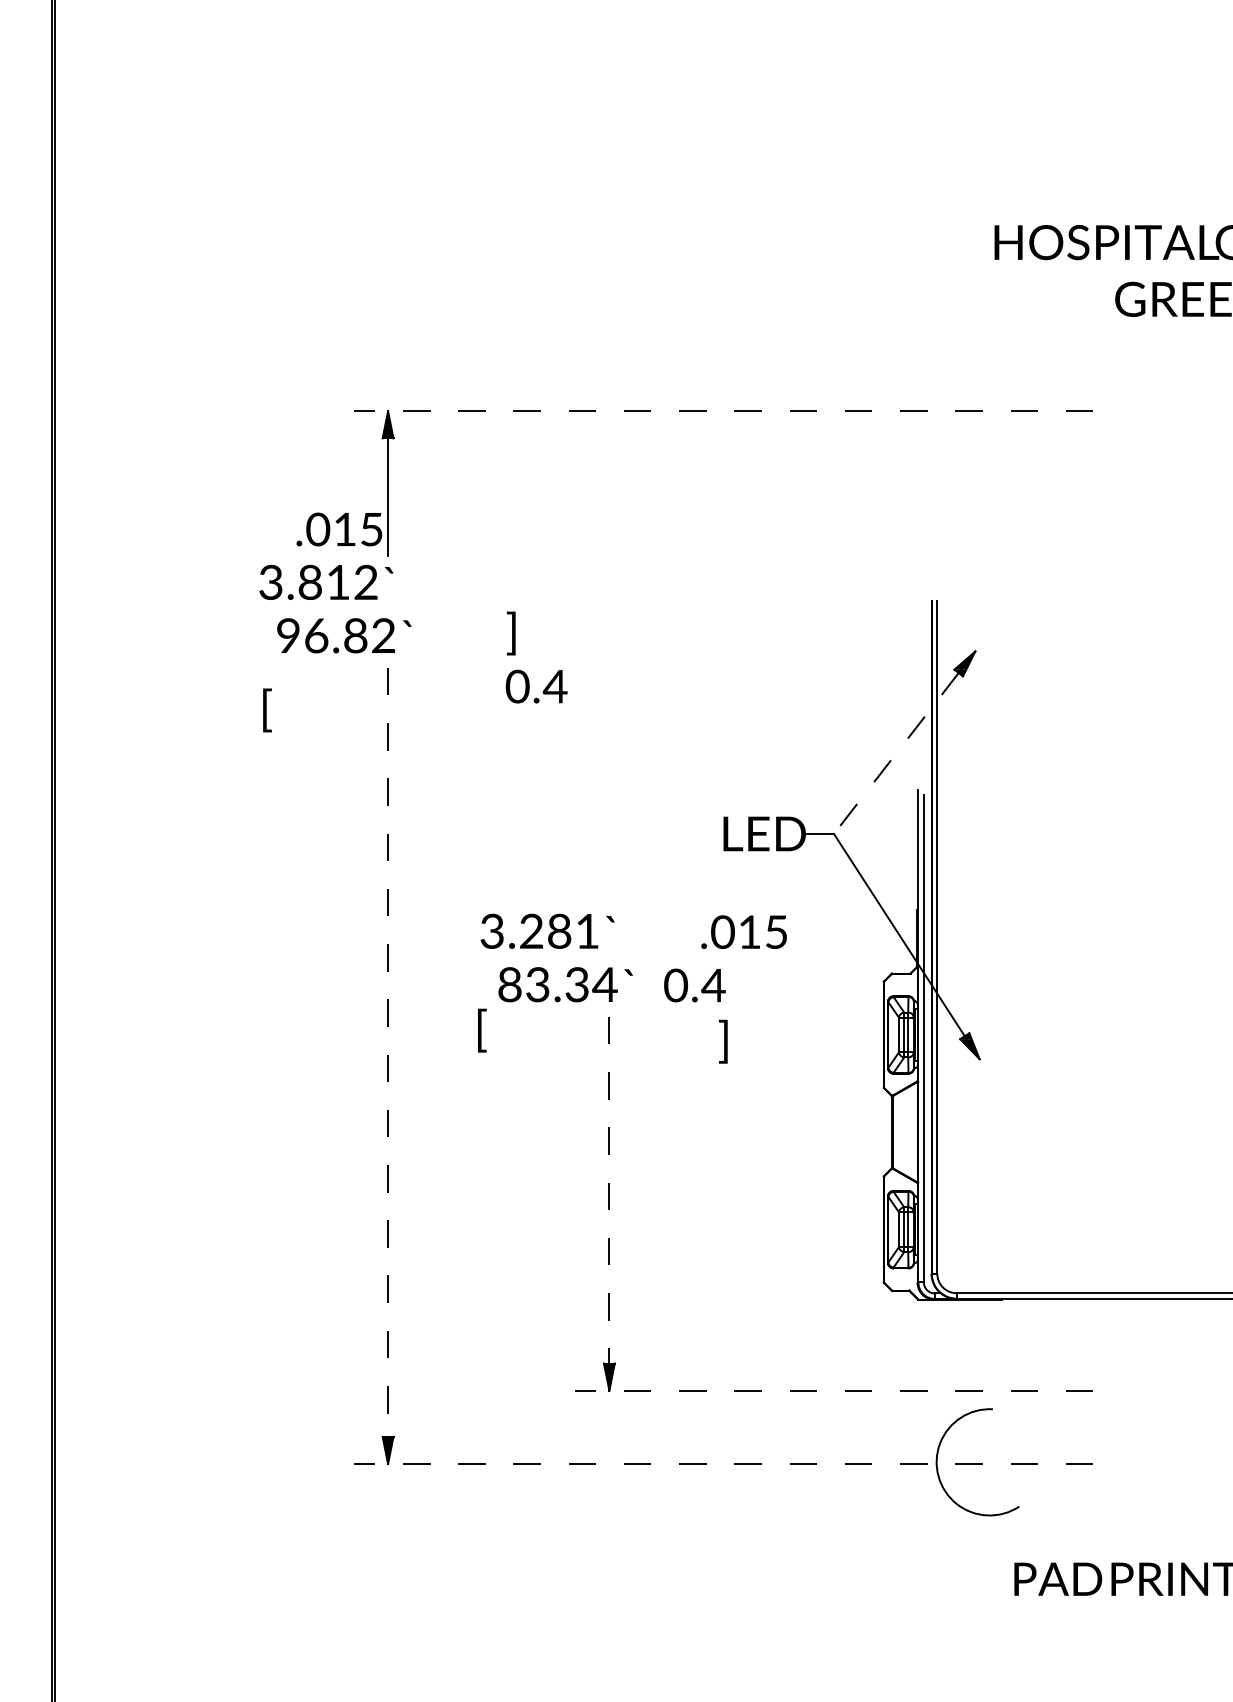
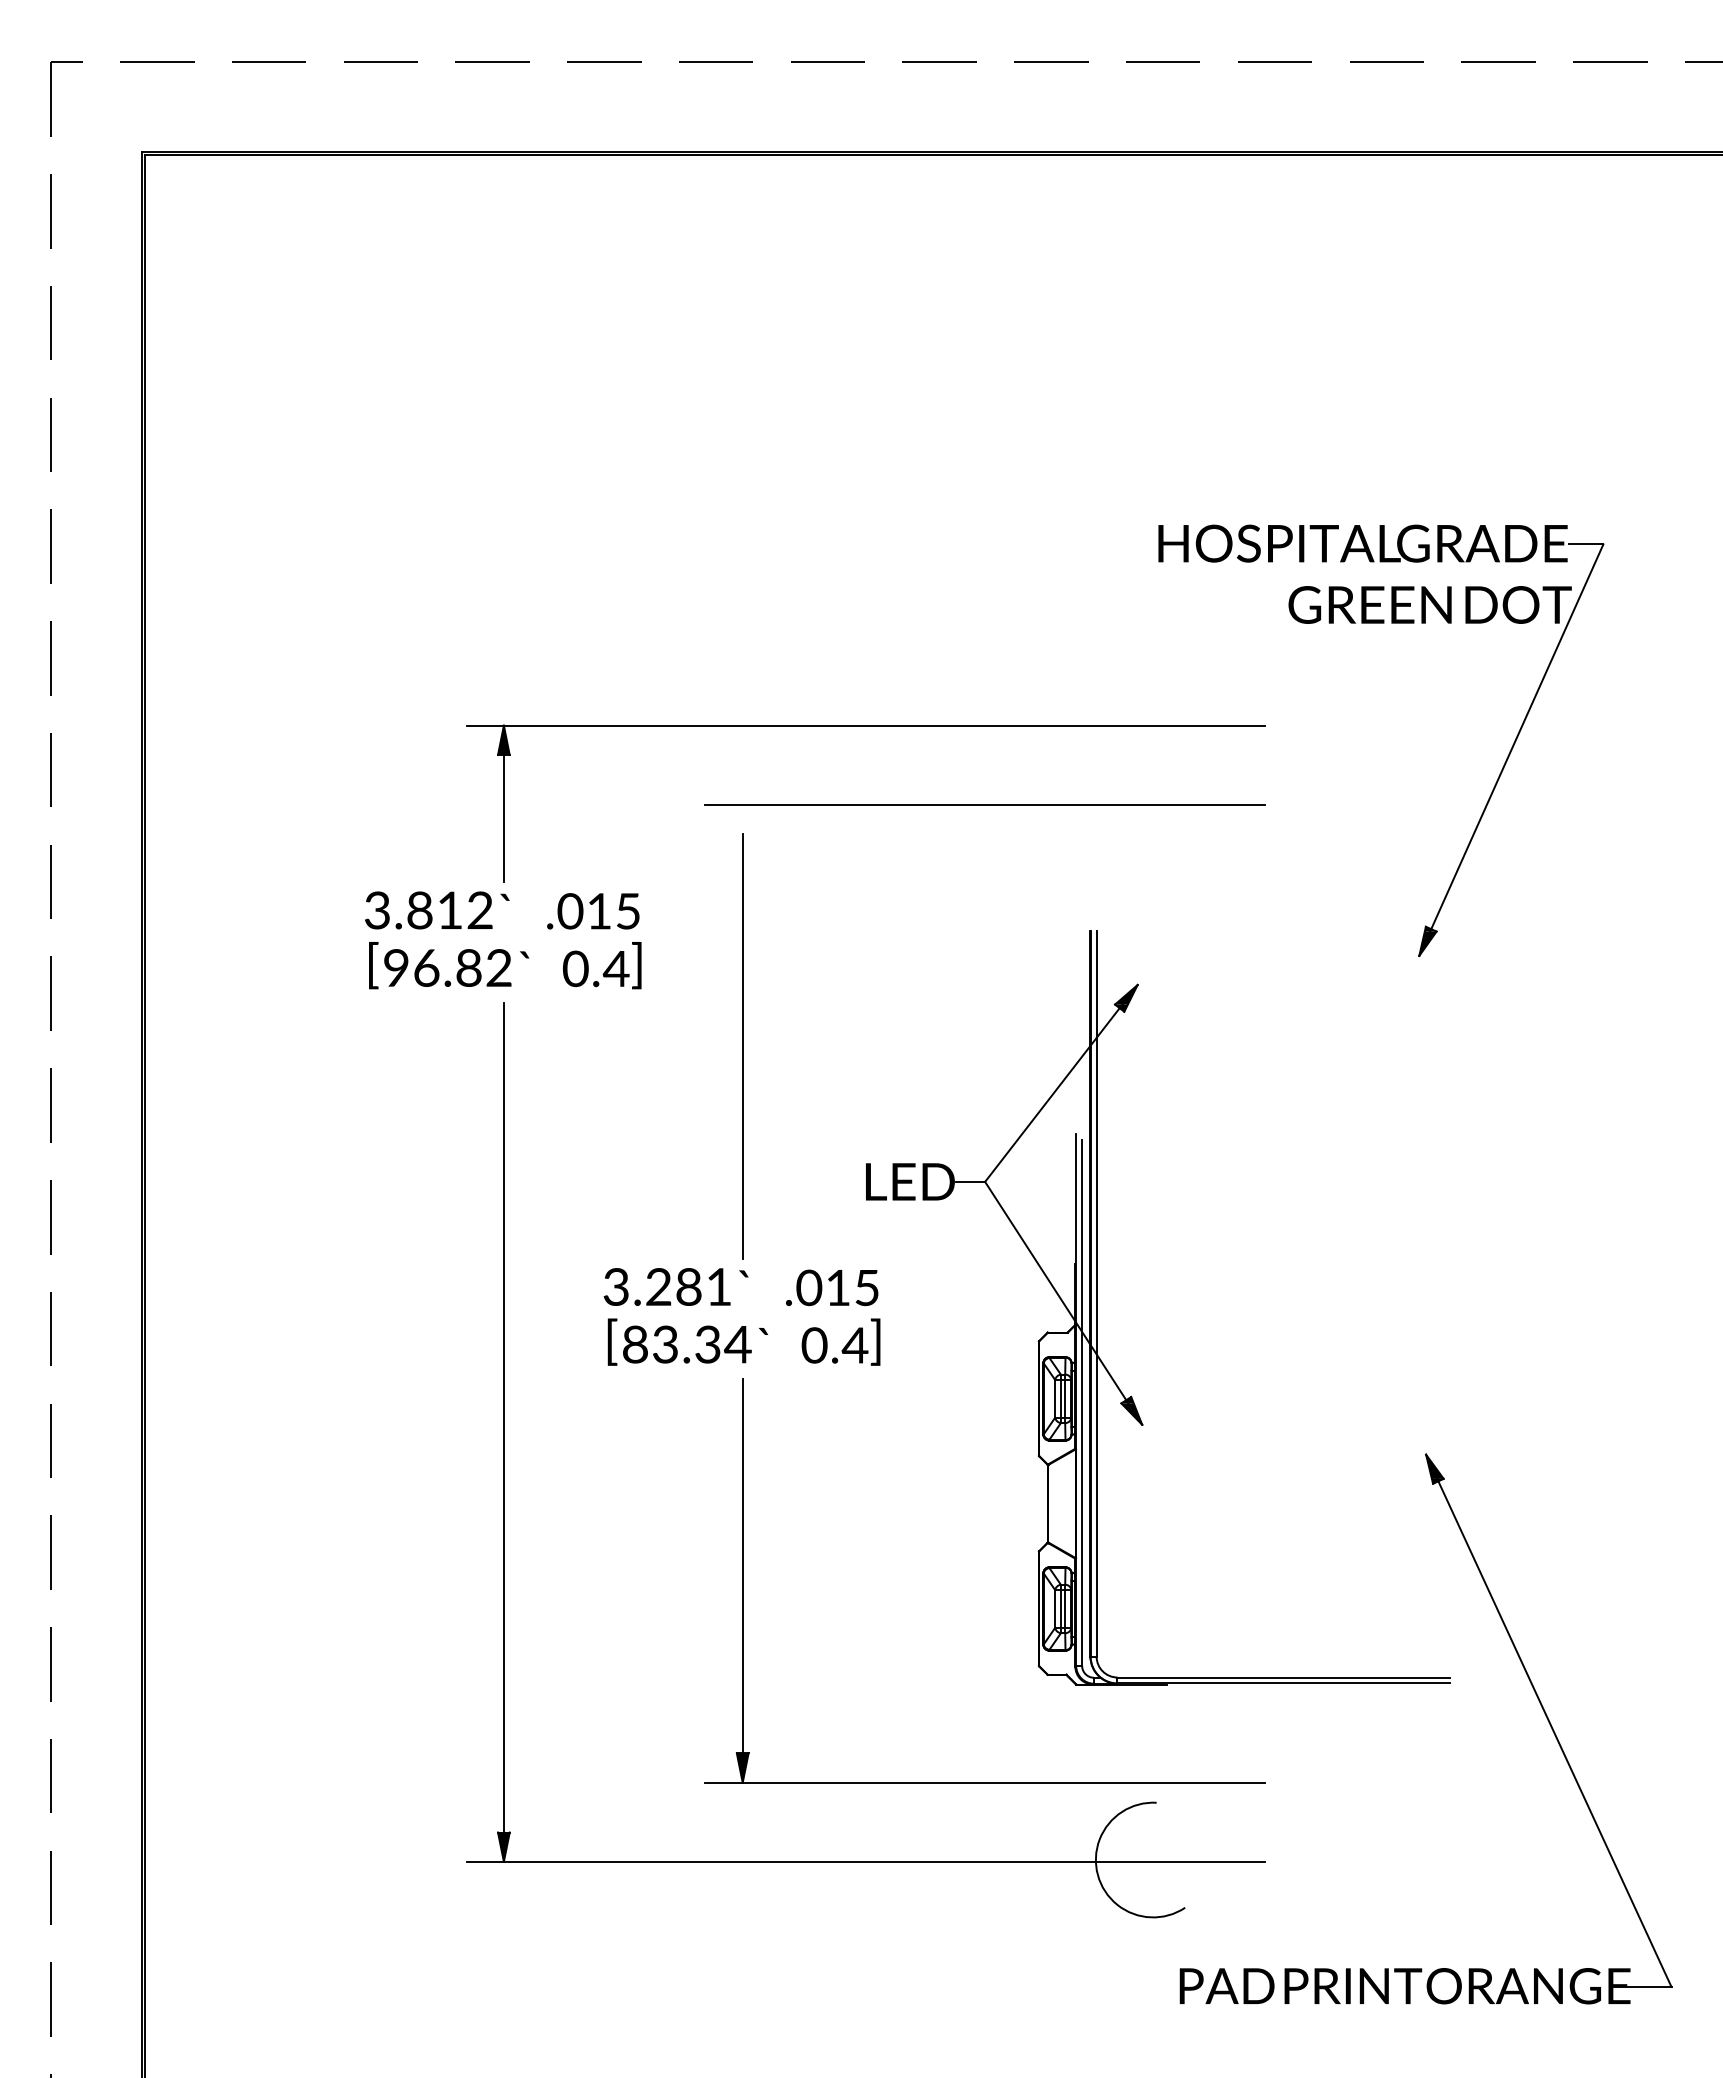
line: (723, 411) -> (865, 725), dashed -> solid
line: (834, 484) -> (985, 804), added
text: (339, 529) -> (593, 911), moved
text: (536, 686) -> (596, 968), moved
line: (609, 708) -> (742, 1046), added
text: (267, 710) -> (373, 965), moved
line: (896, 753) -> (1052, 1095), dashed -> solid
text: (744, 931) -> (832, 1287), moved
text: (482, 1030) -> (612, 1341), moved
text: (723, 1041) -> (875, 1341), moved
line: (387, 1052) -> (503, 1417), dashed -> solid
line: (609, 1190) -> (742, 1566), dashed -> solid
line: (834, 1390) -> (985, 1782), dashed -> solid
line: (723, 1463) -> (865, 1861), dashed -> solid

